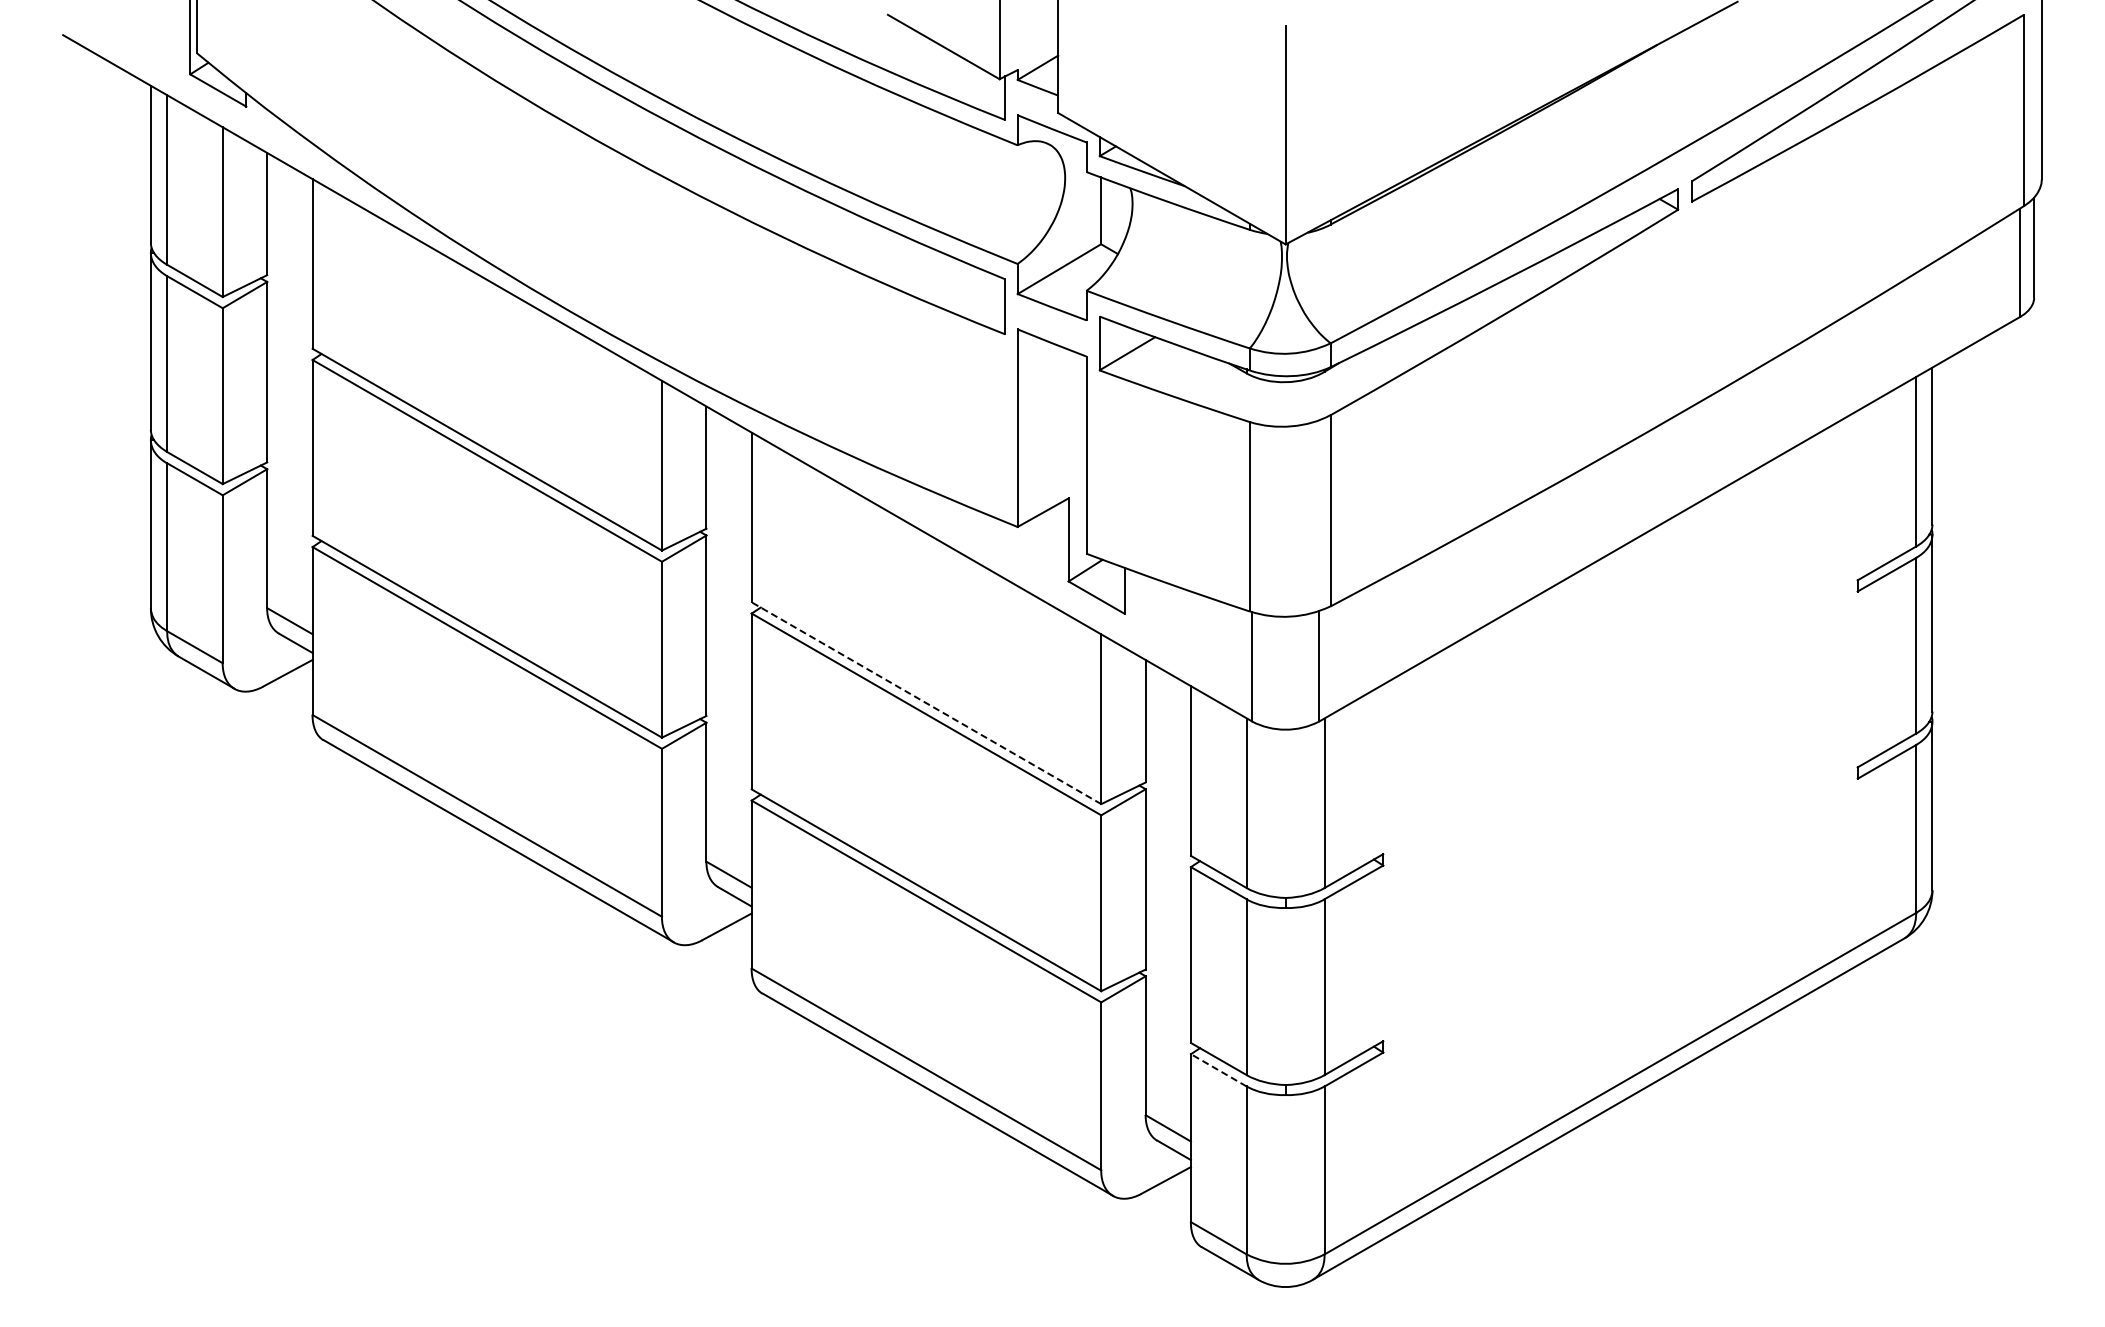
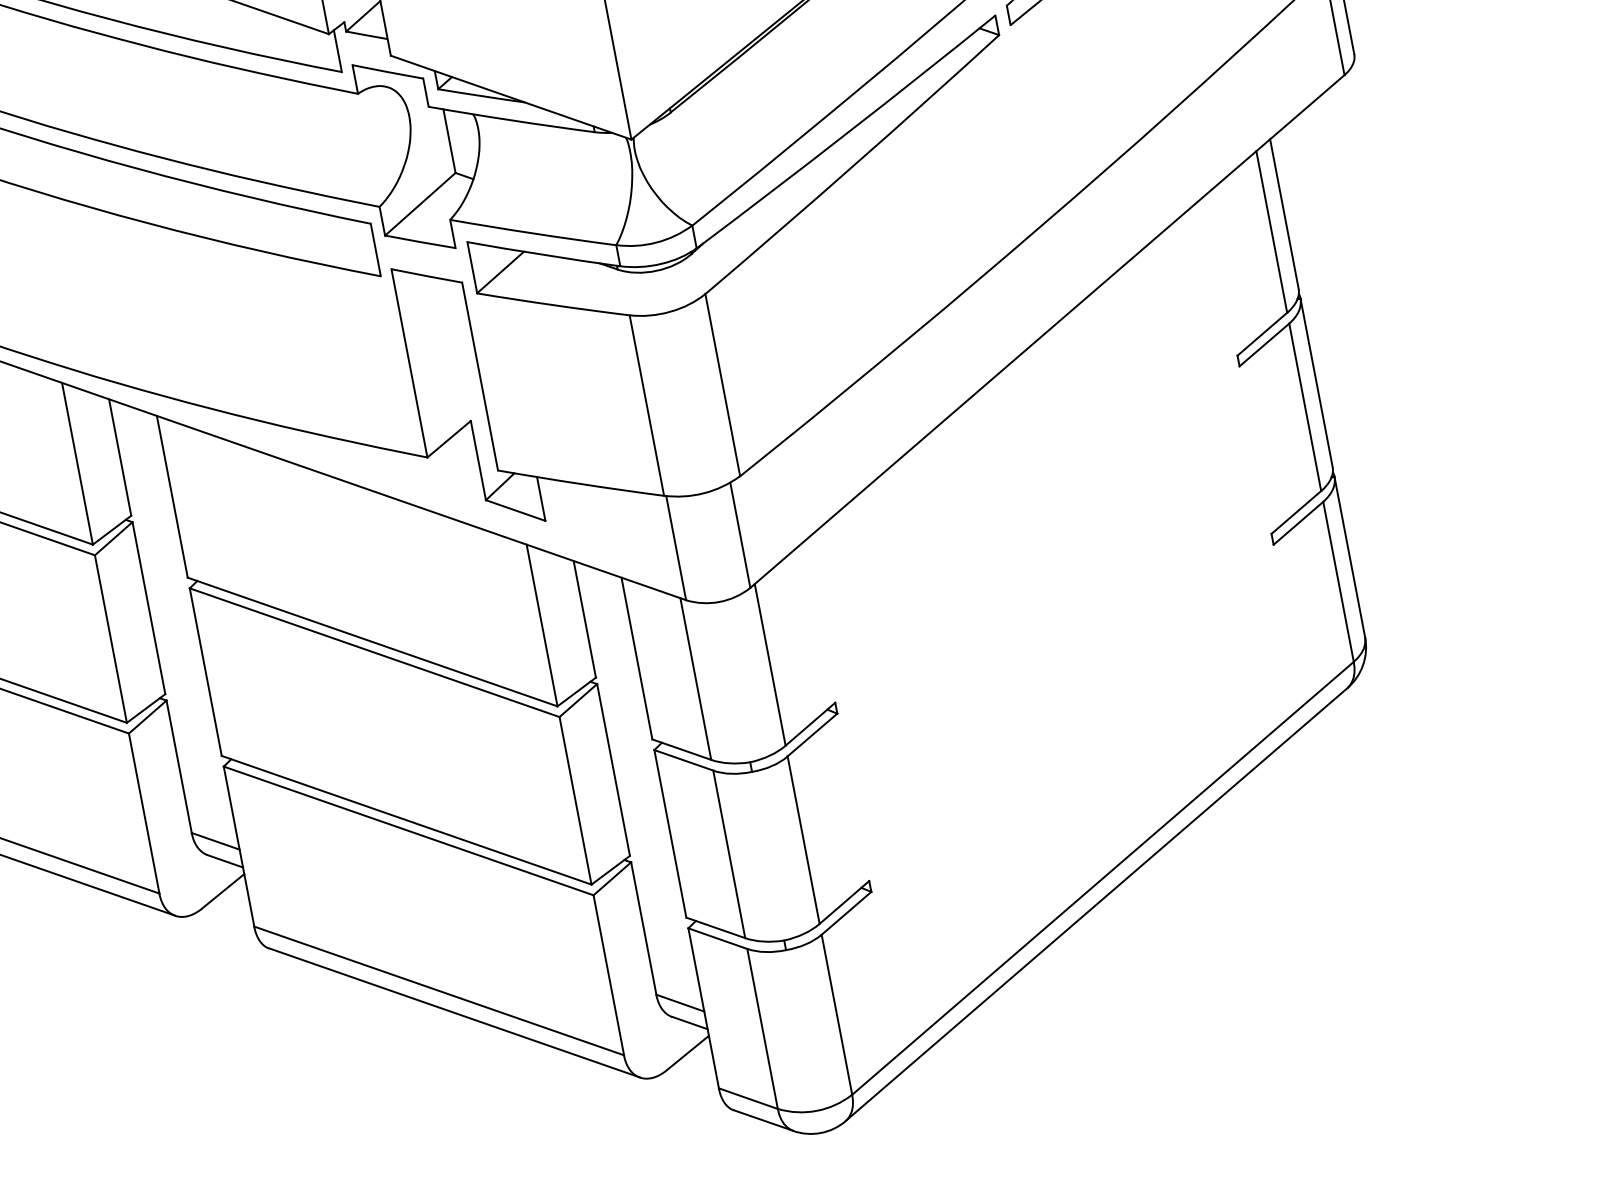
line: (926, 703) -> (372, 642), dashed -> solid
line: (1218, 1070) -> (717, 938), dashed -> solid

